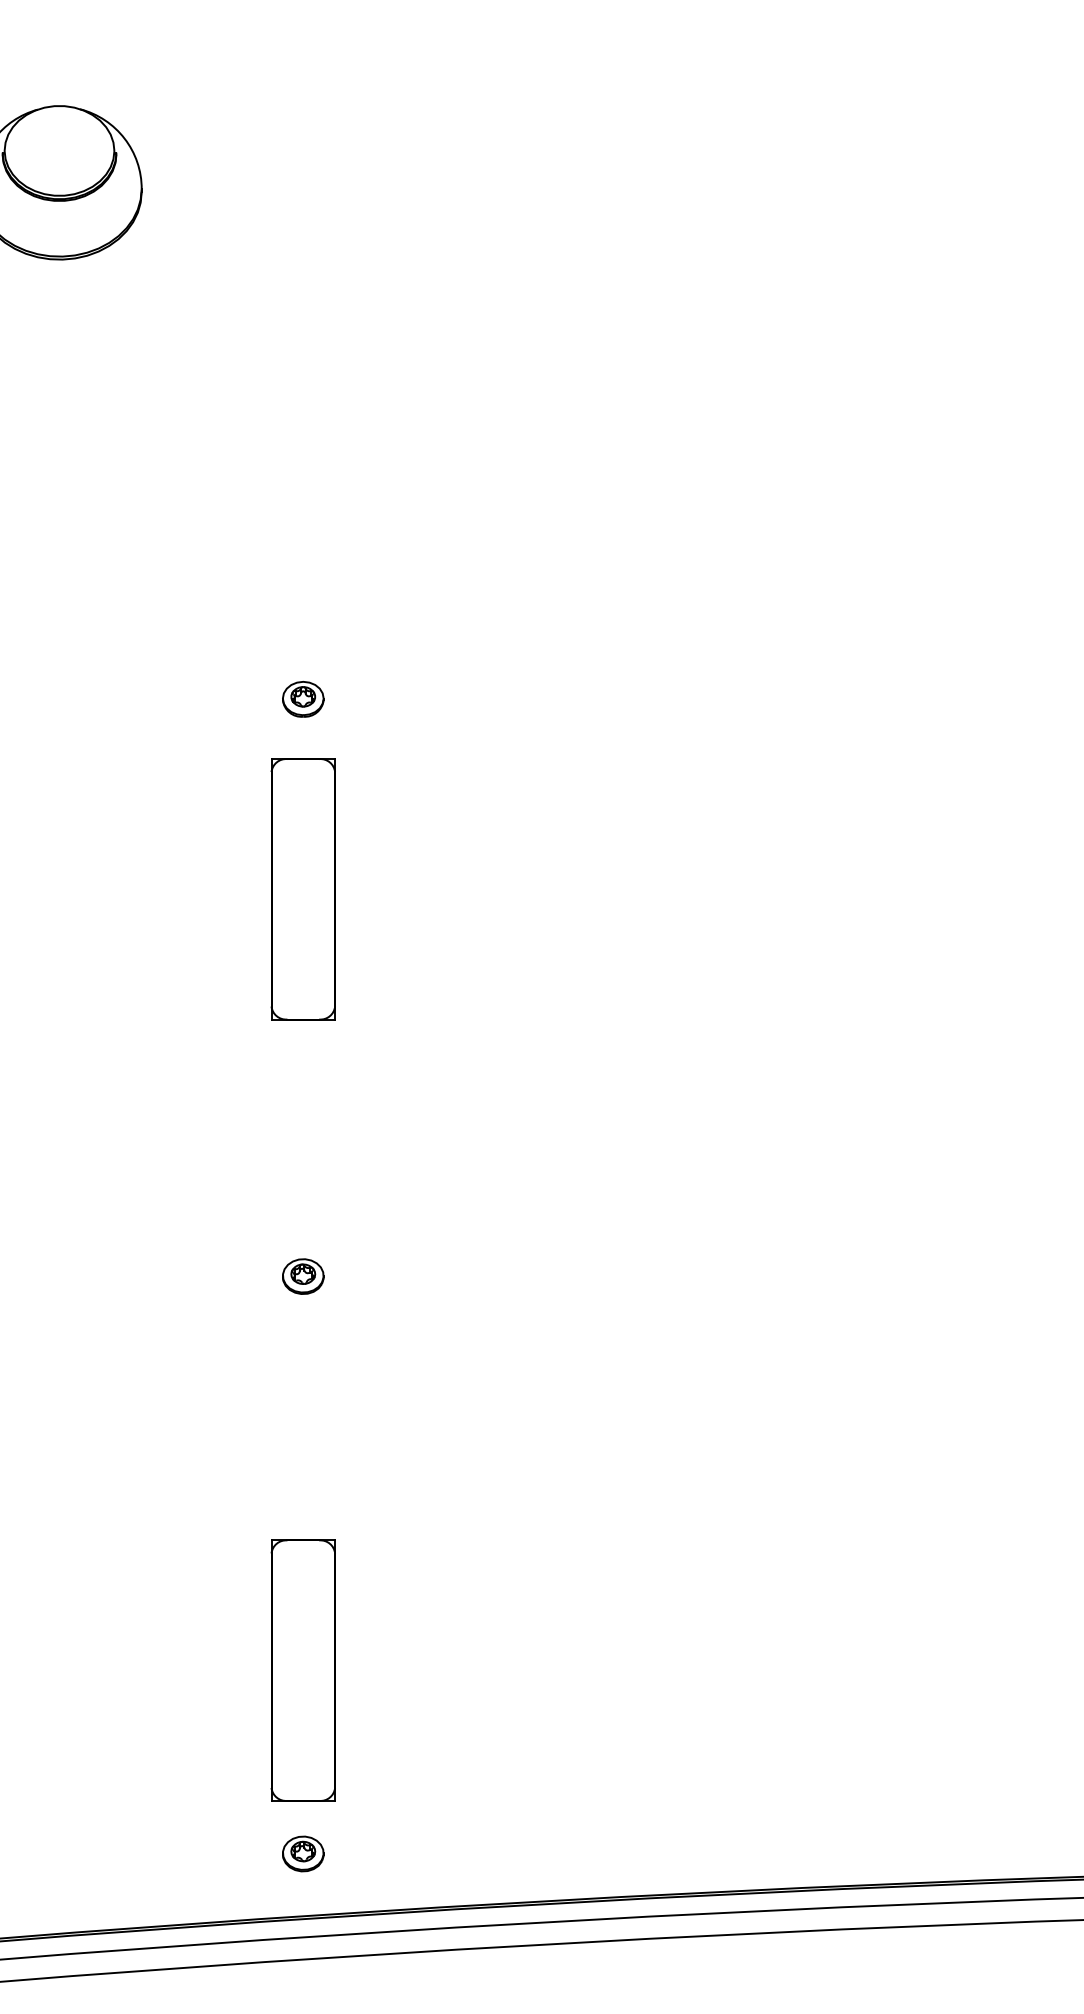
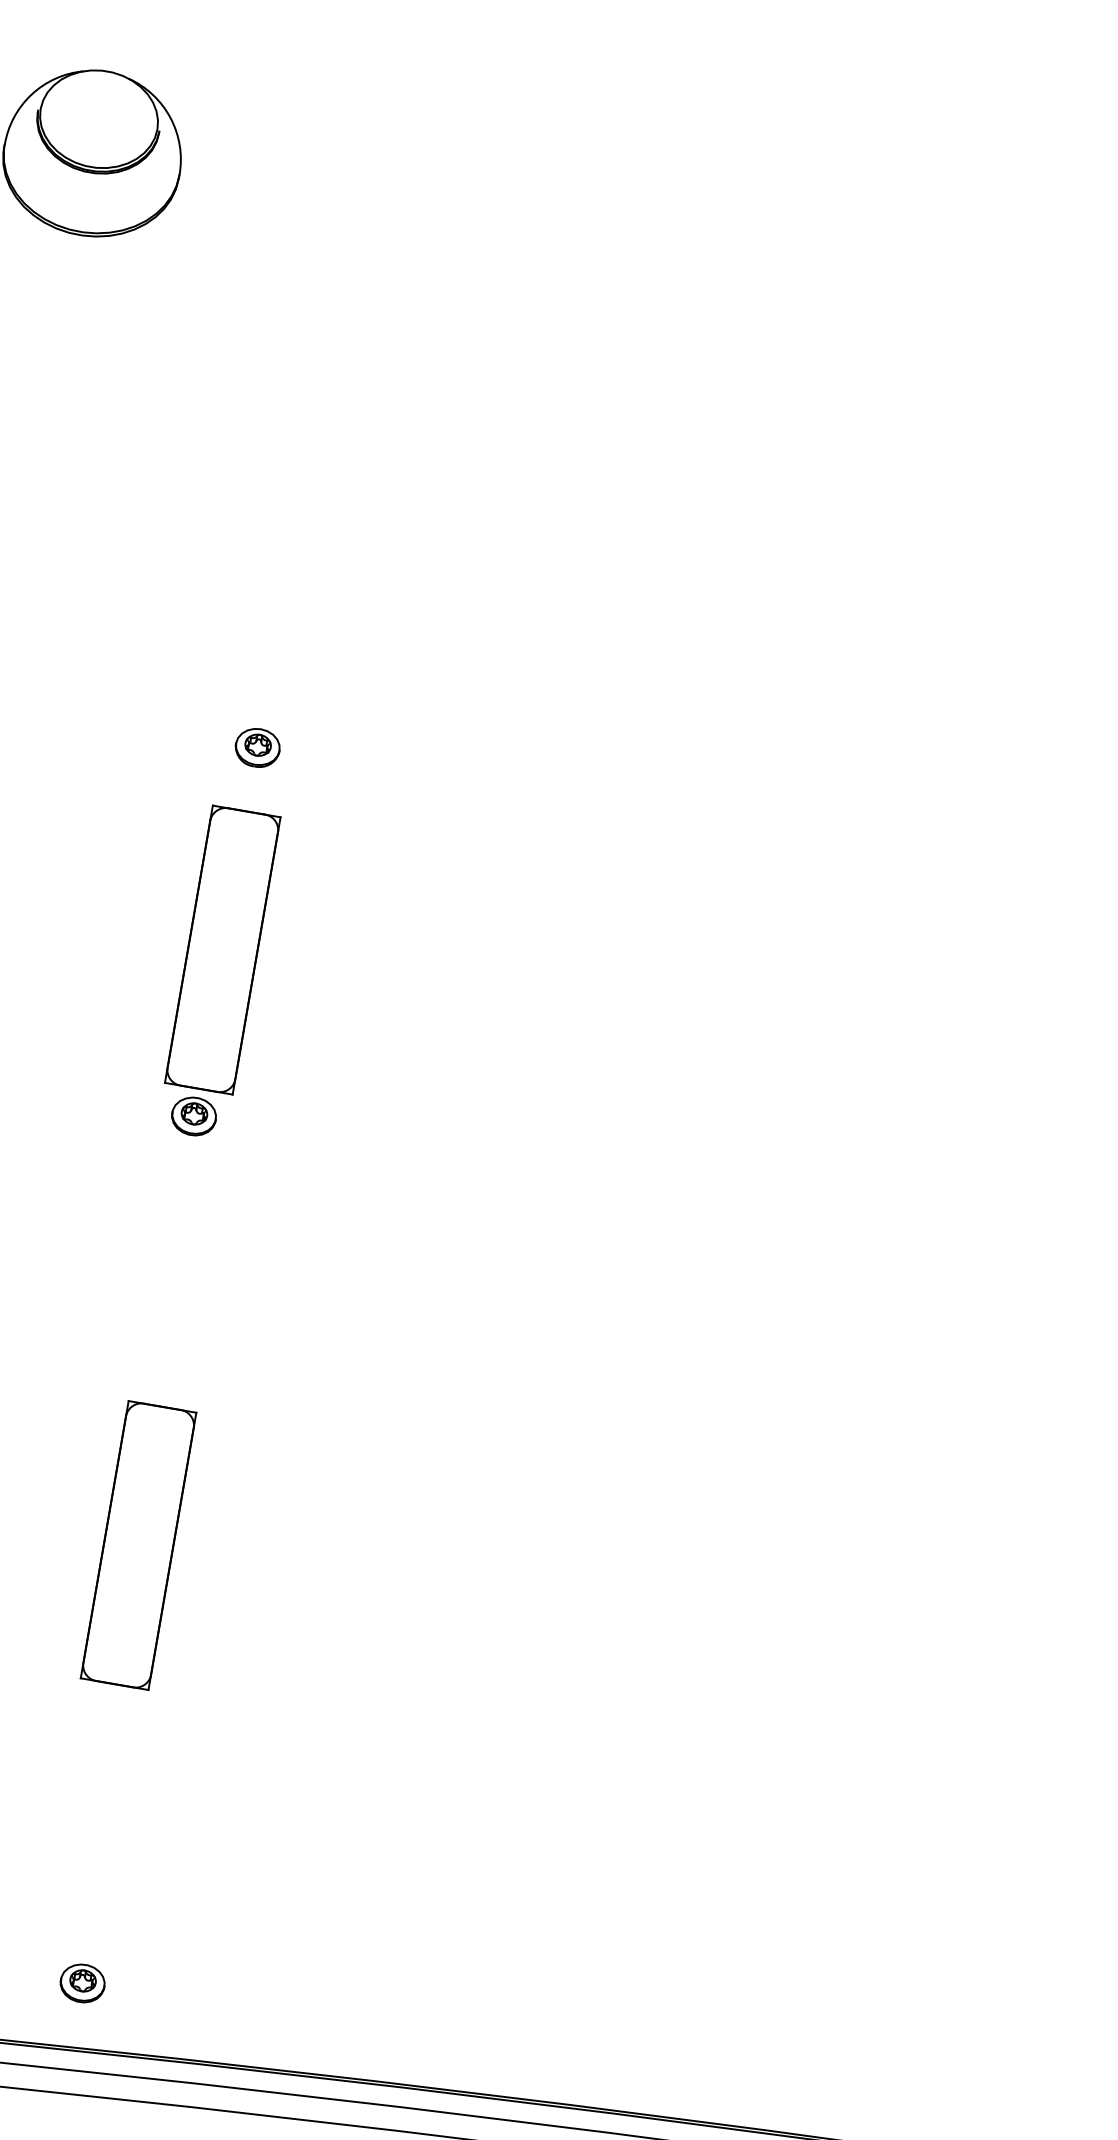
part: (303, 1276) -> (194, 1116), moved
part: (302, 1670) -> (137, 1545), moved
part: (303, 1853) -> (82, 1982), moved

